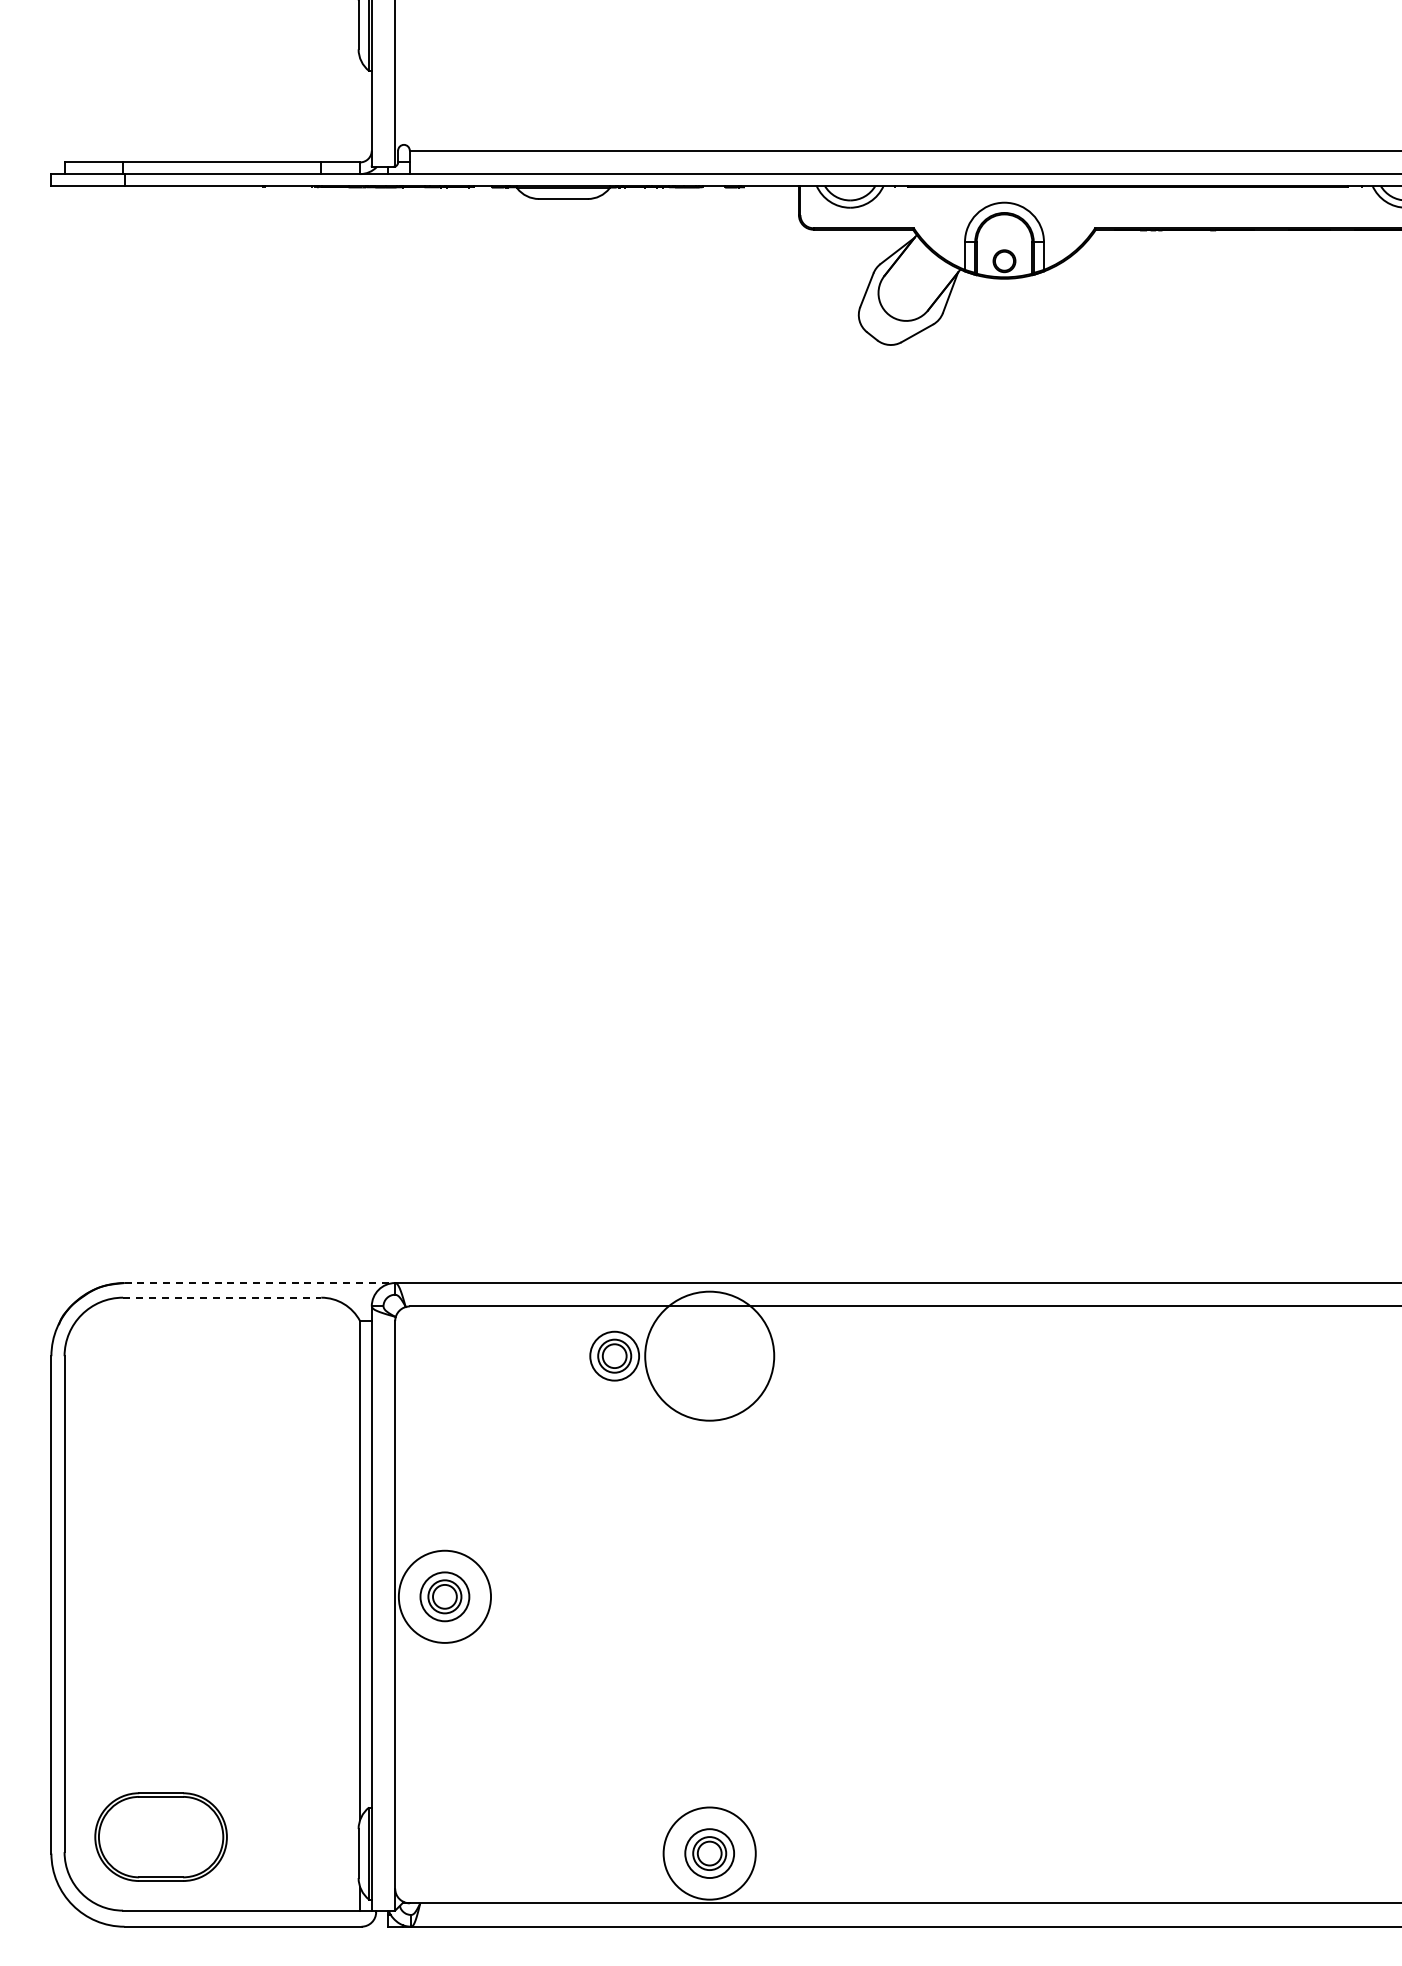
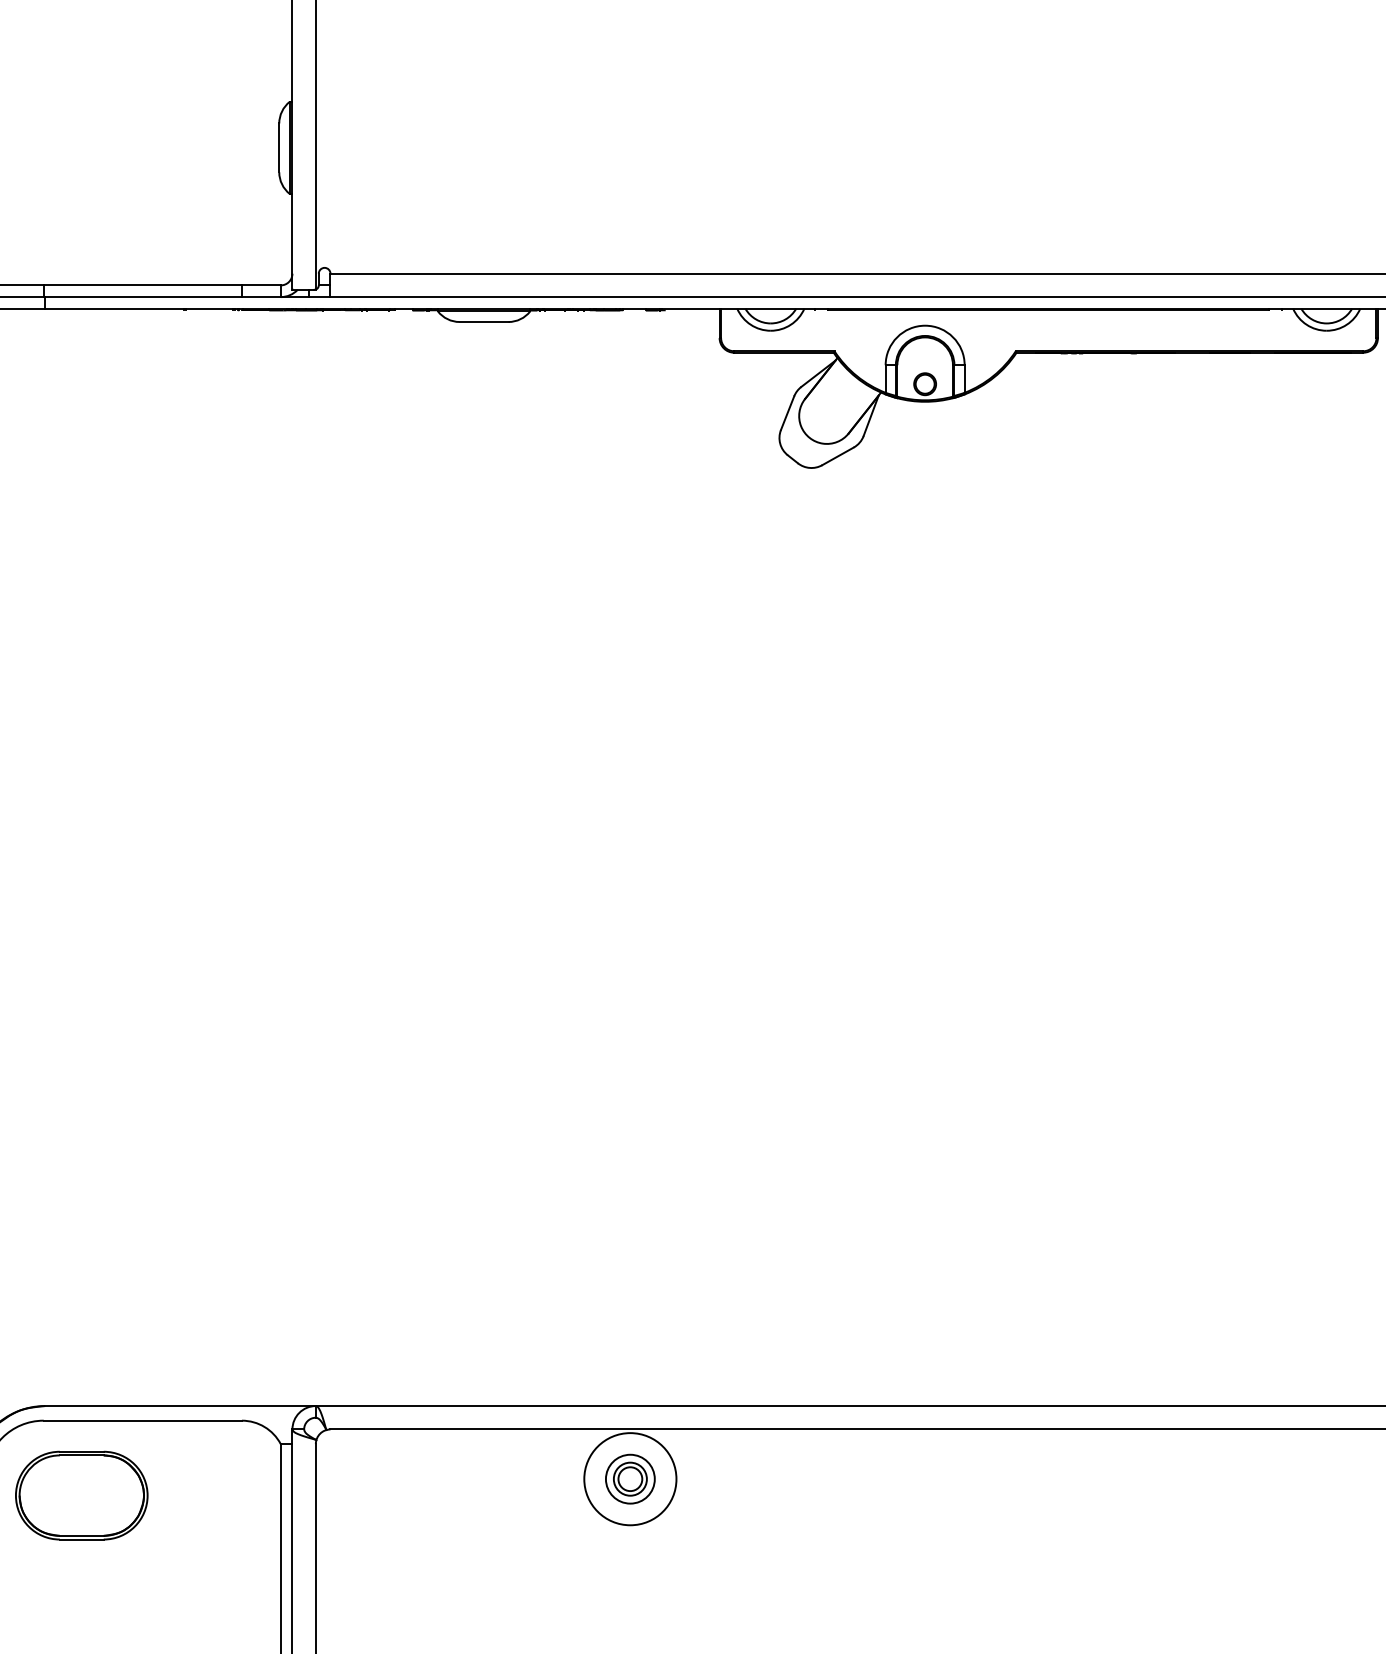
line: (260, 1283) -> (181, 1406), dashed -> solid
line: (222, 1297) -> (143, 1420), dashed -> solid
part: (614, 1355) -> (630, 1478), moved
circle: (709, 1356) -> (630, 1479), size x0.71
part: (160, 1372) -> (81, 1495), added

